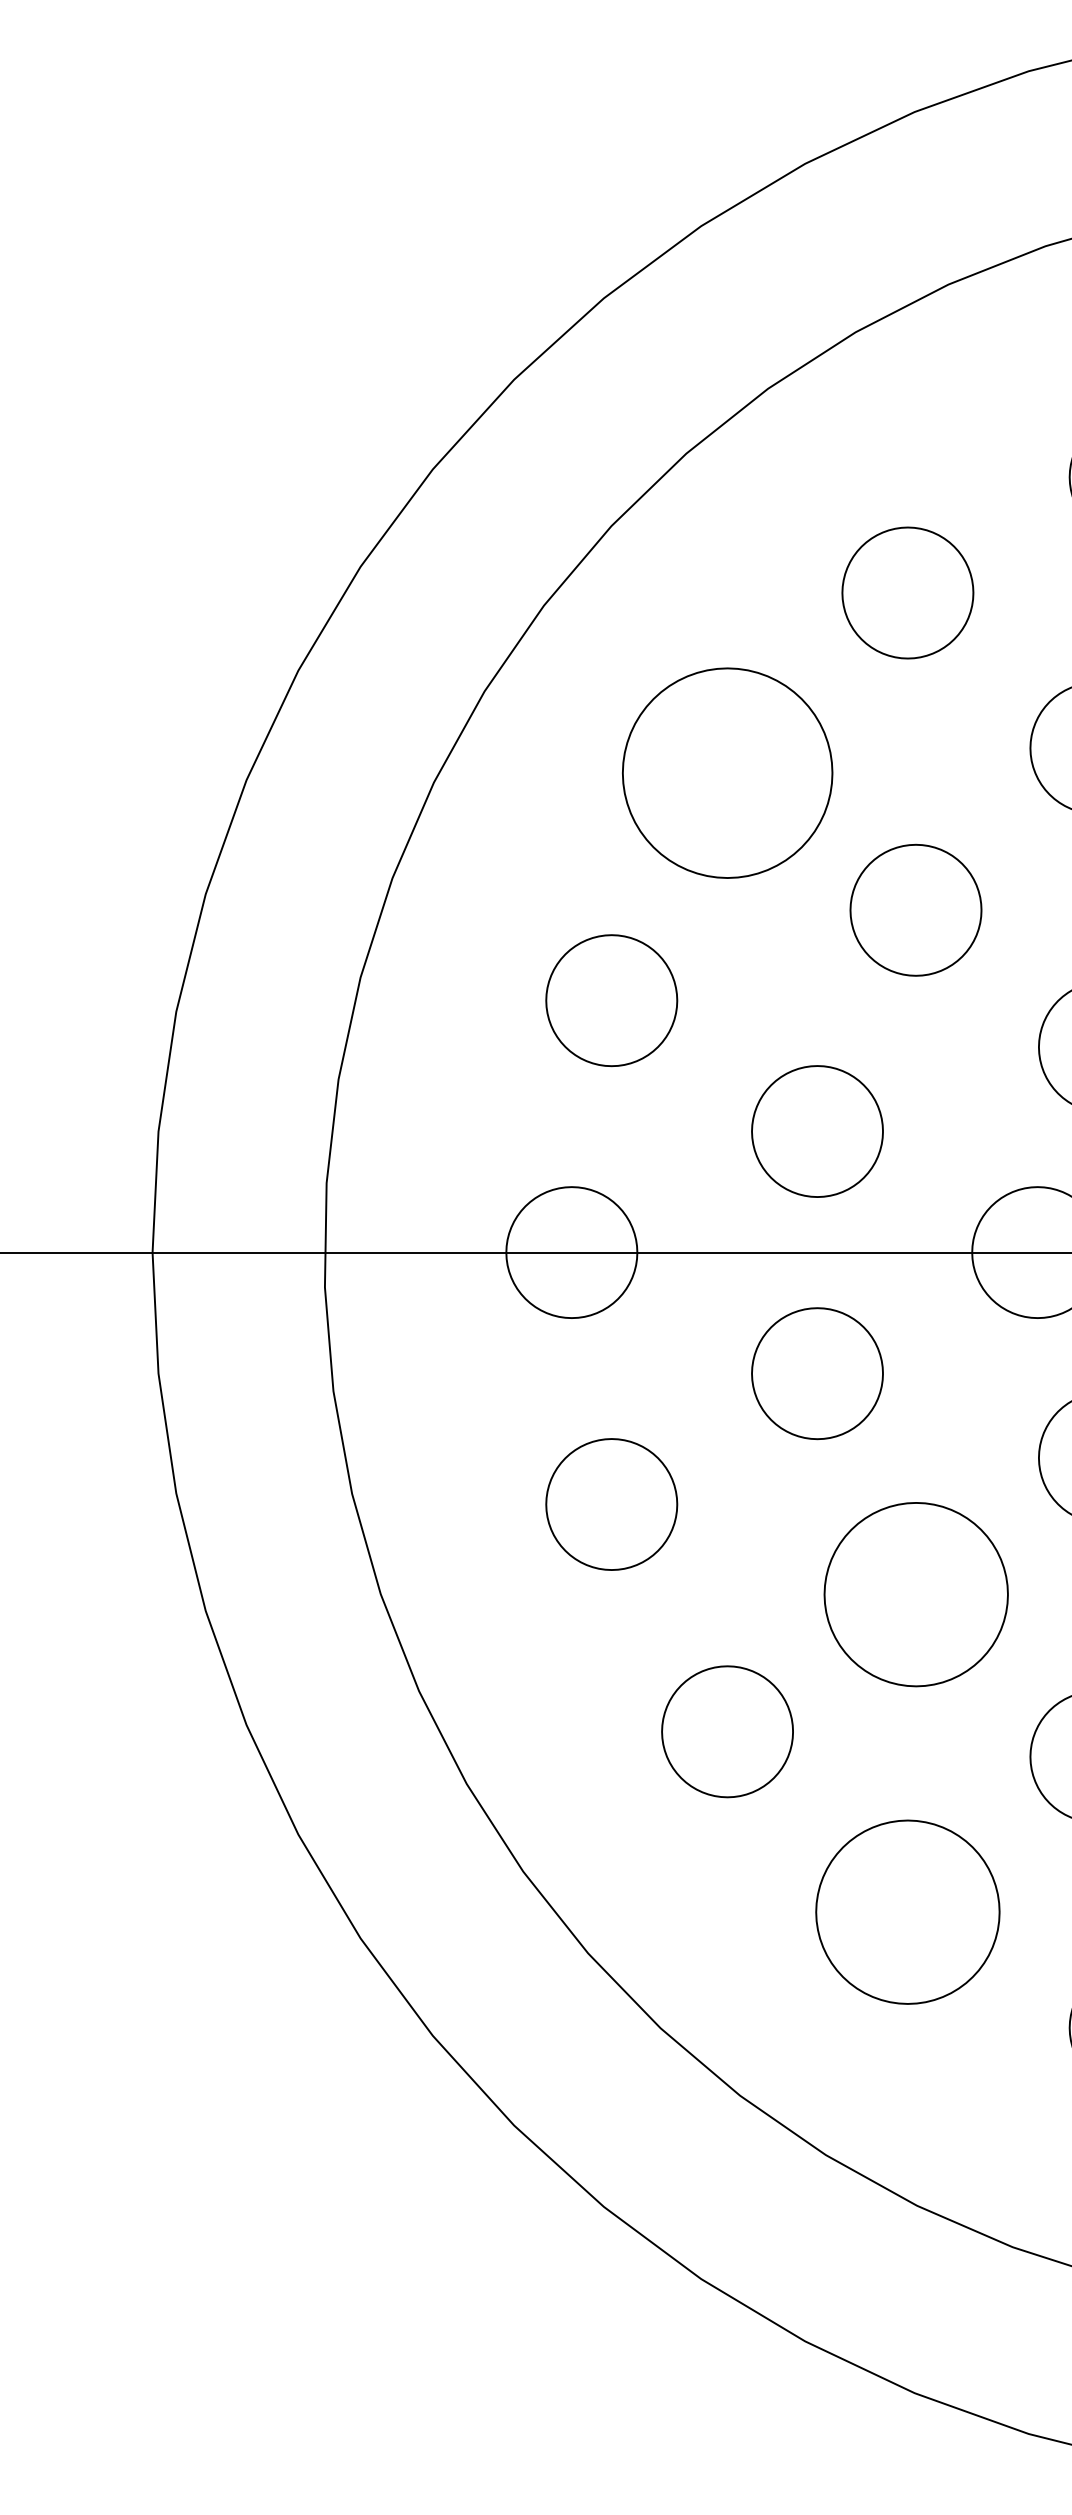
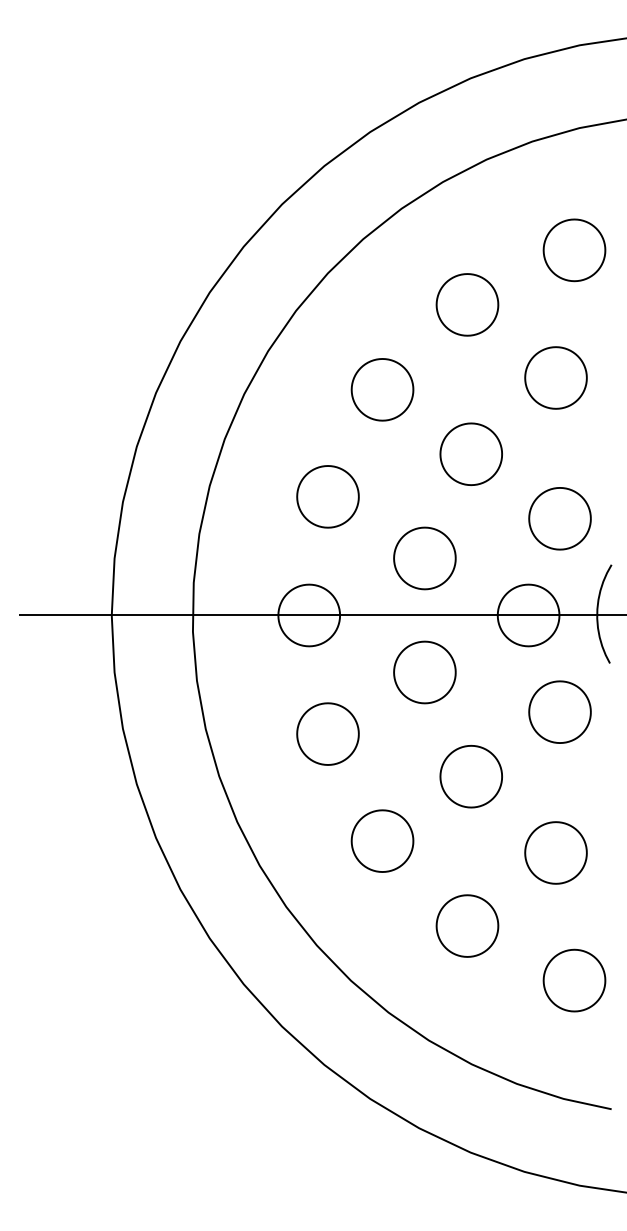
part: (727, 772) -> (382, 389), size x0.62
part: (914, 1594) -> (470, 776), size x0.71
part: (907, 1910) -> (467, 925), size x0.71

